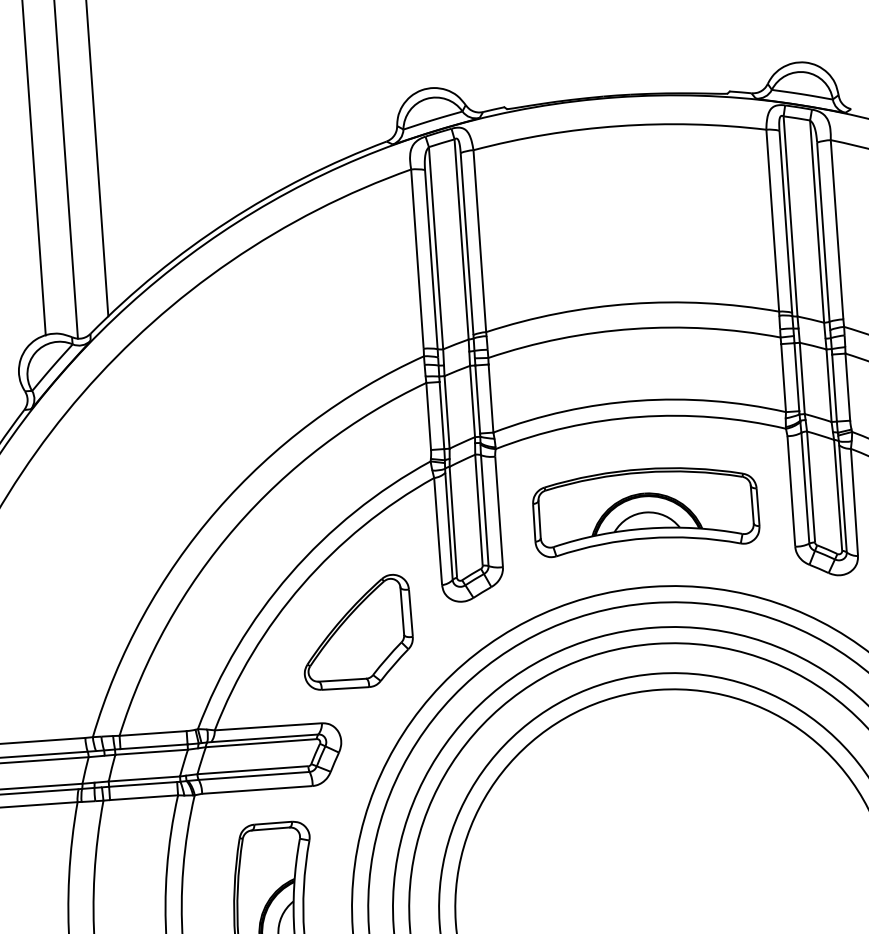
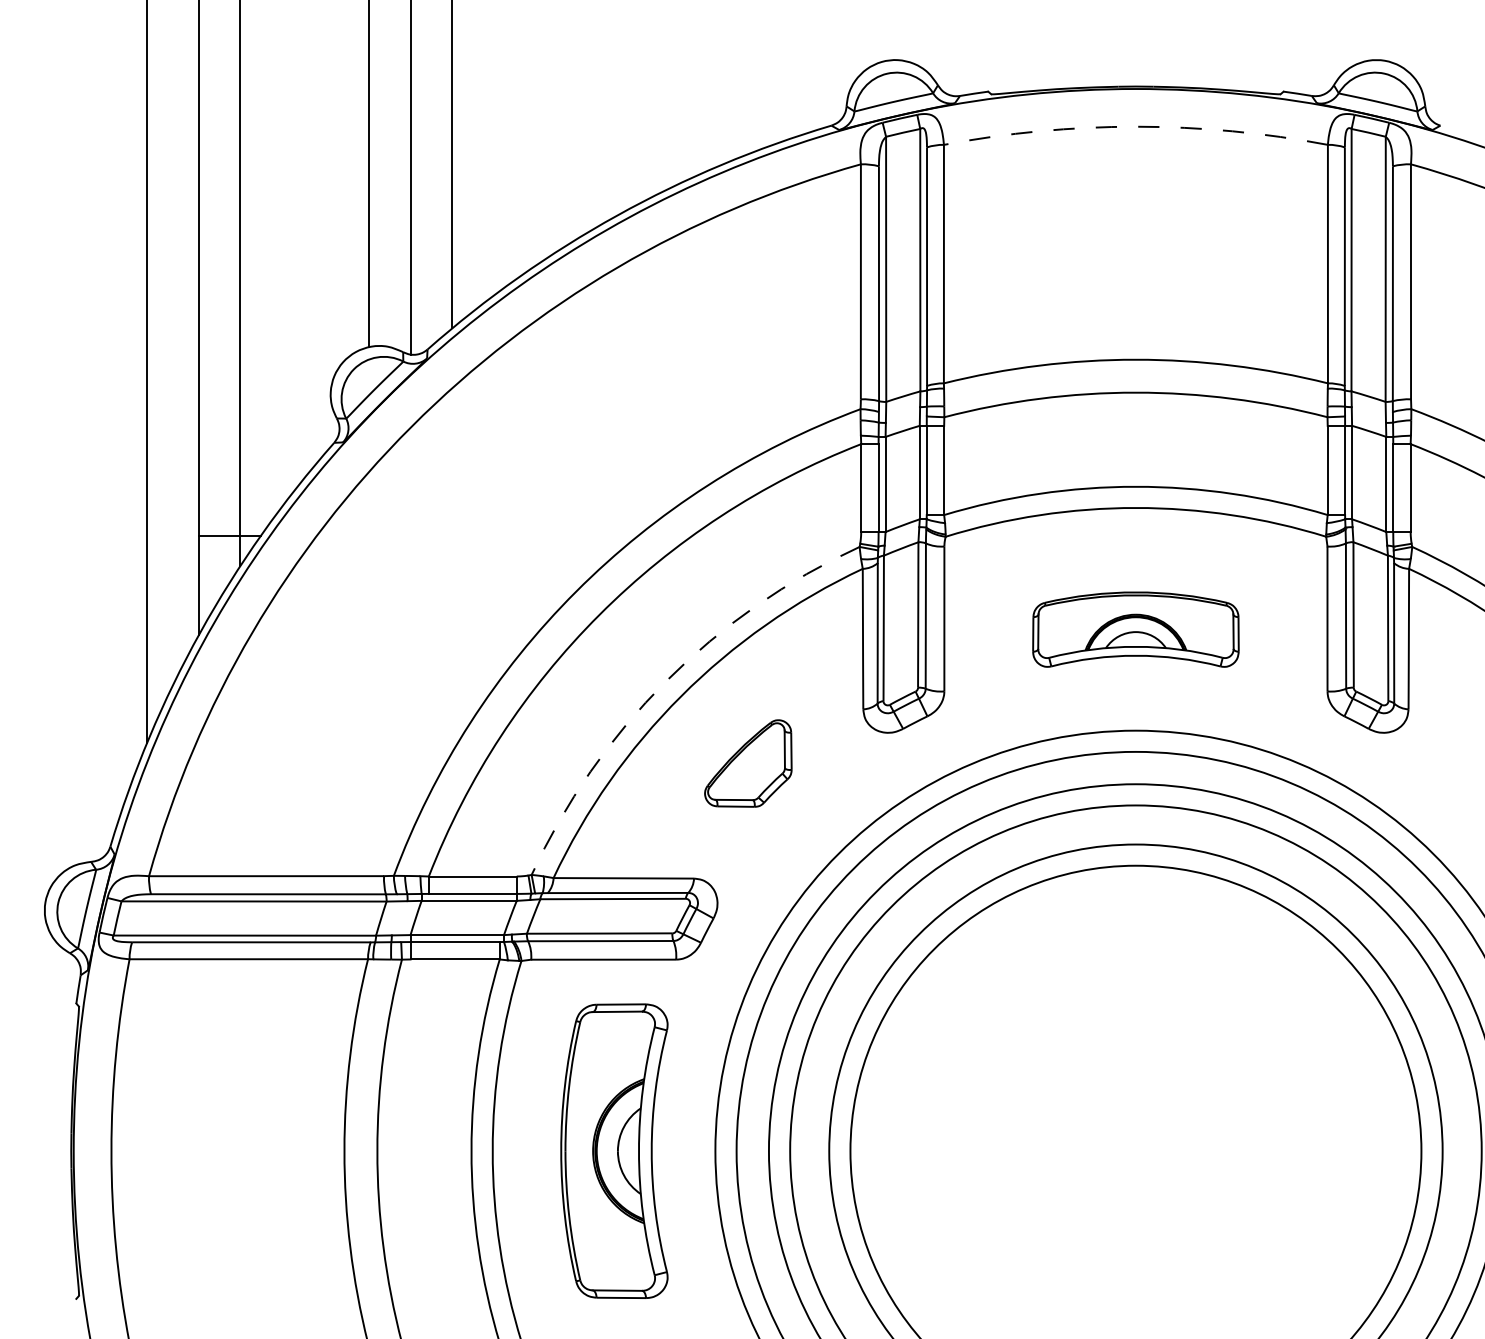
arc: (618, 125) -> (1135, 126), solid -> dashed
part: (645, 509) -> (1135, 629), size x0.7
arc: (290, 574) -> (666, 681), solid -> dashed
part: (357, 632) -> (748, 763), size x0.6

